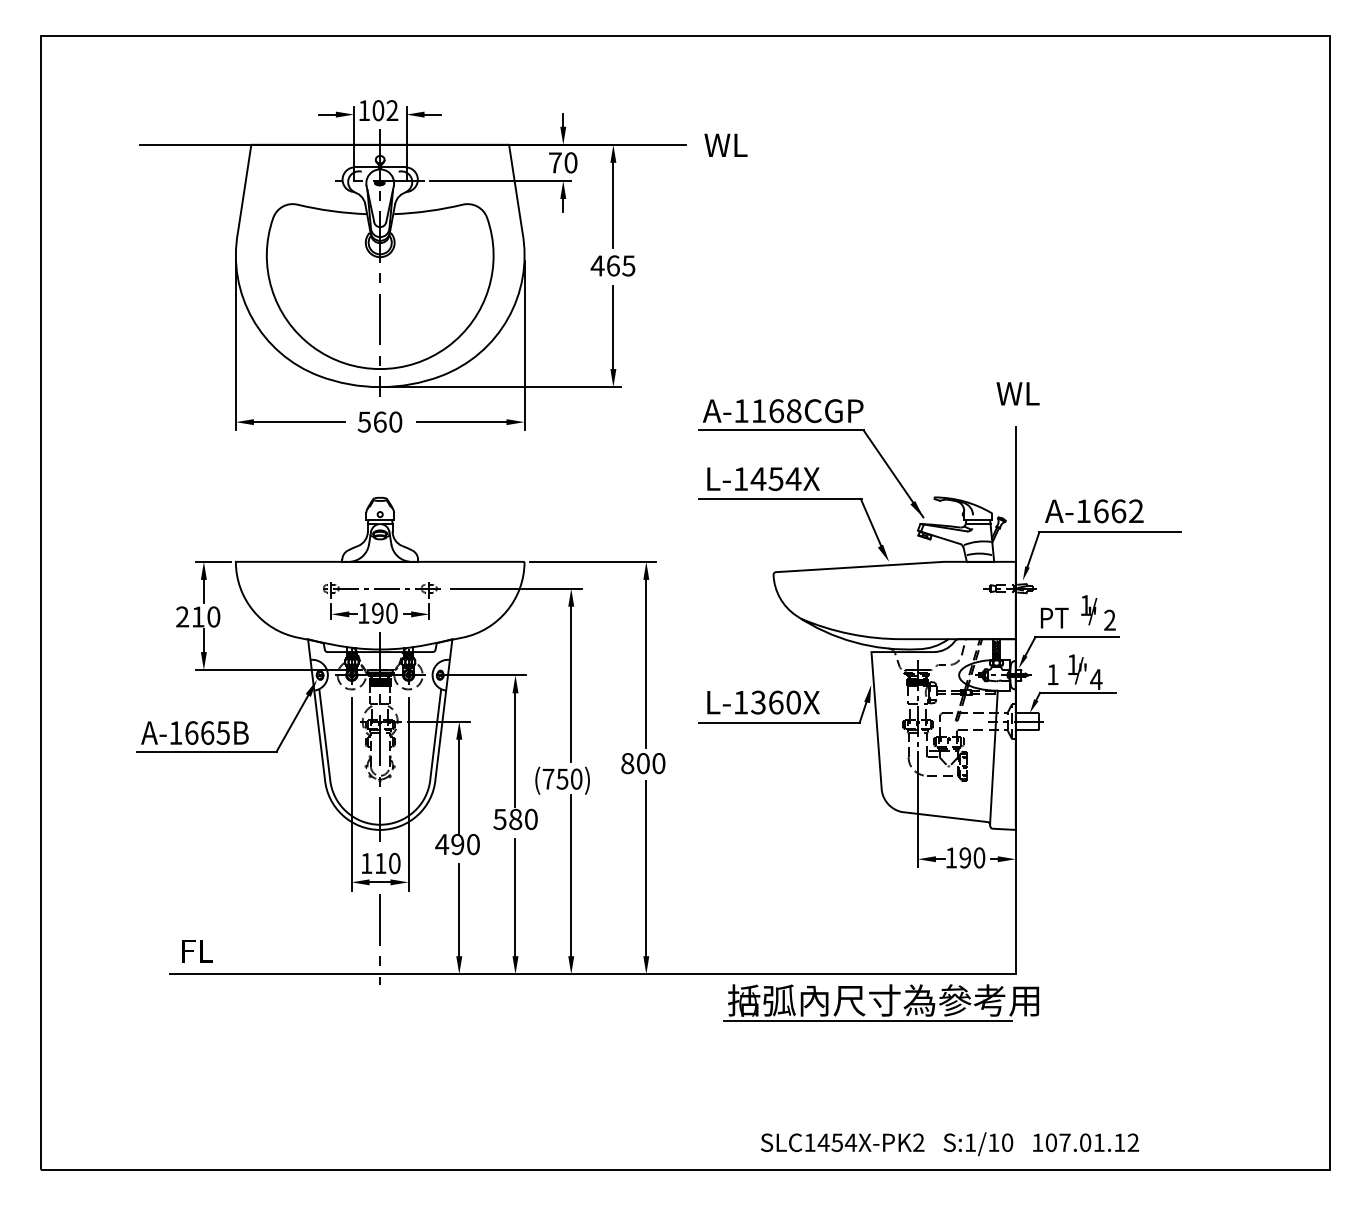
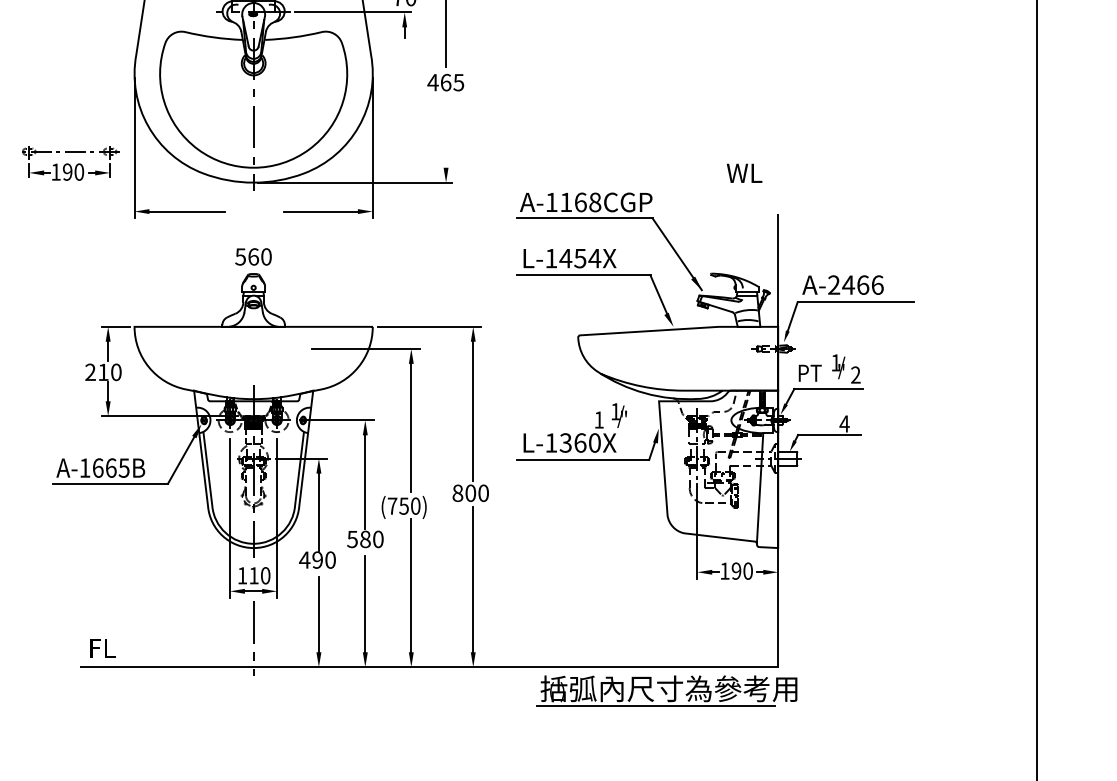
line: (613, 328) -> (446, 134), removed
text: (1017, 393) -> (744, 173), moved
text: (379, 421) -> (253, 256), moved
text: (1109, 511) -> (855, 285), A-1662 -> A-2466
part: (381, 602) -> (70, 163), moved
text: (1067, 669) -> (611, 415), moved

